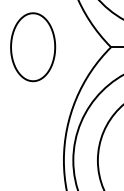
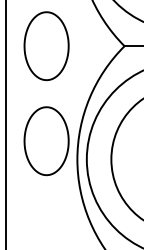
part: (33, 141) -> (46, 140), added

